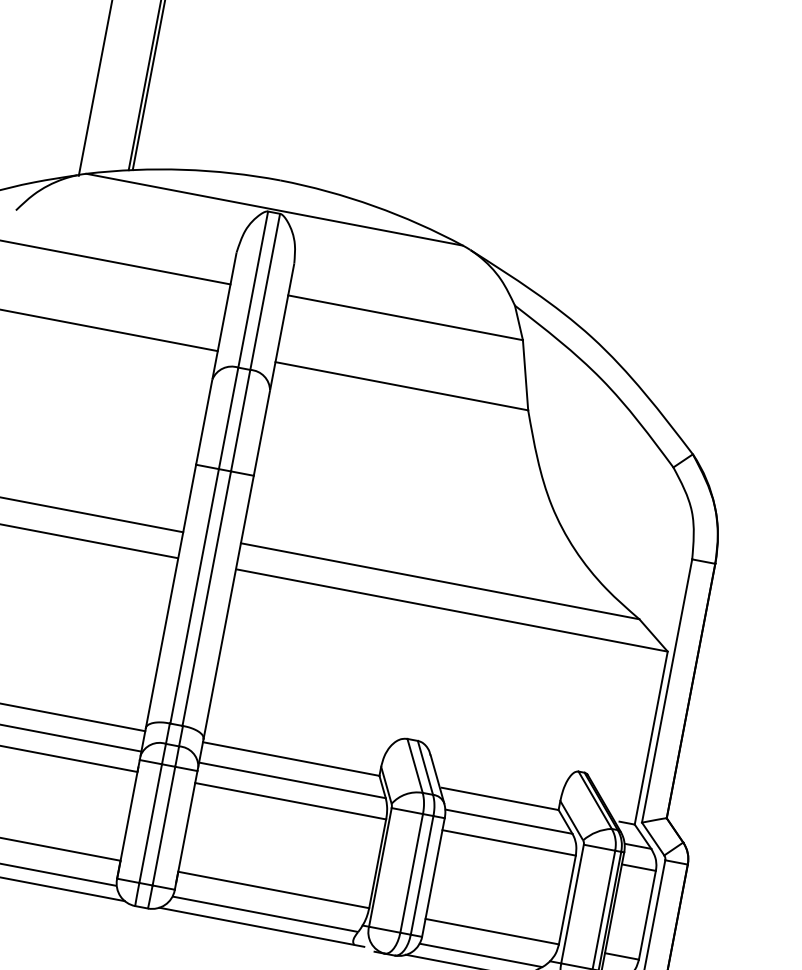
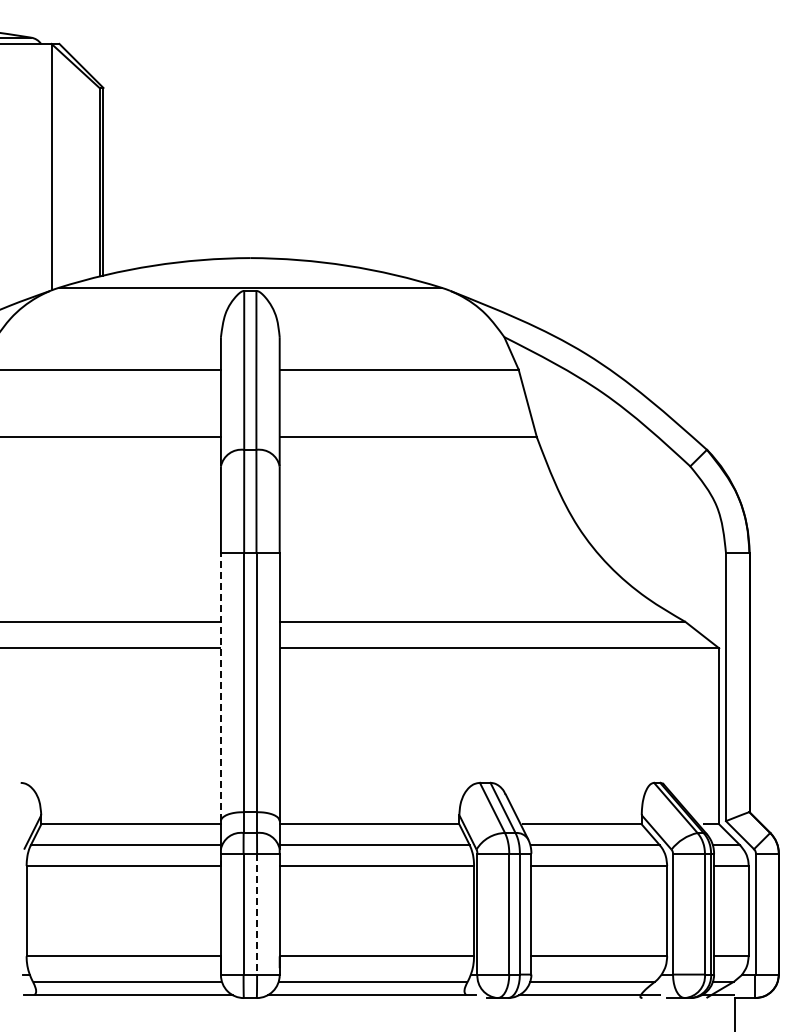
line: (170, 596) -> (220, 687), solid -> dashed
line: (164, 826) -> (257, 914), solid -> dashed

